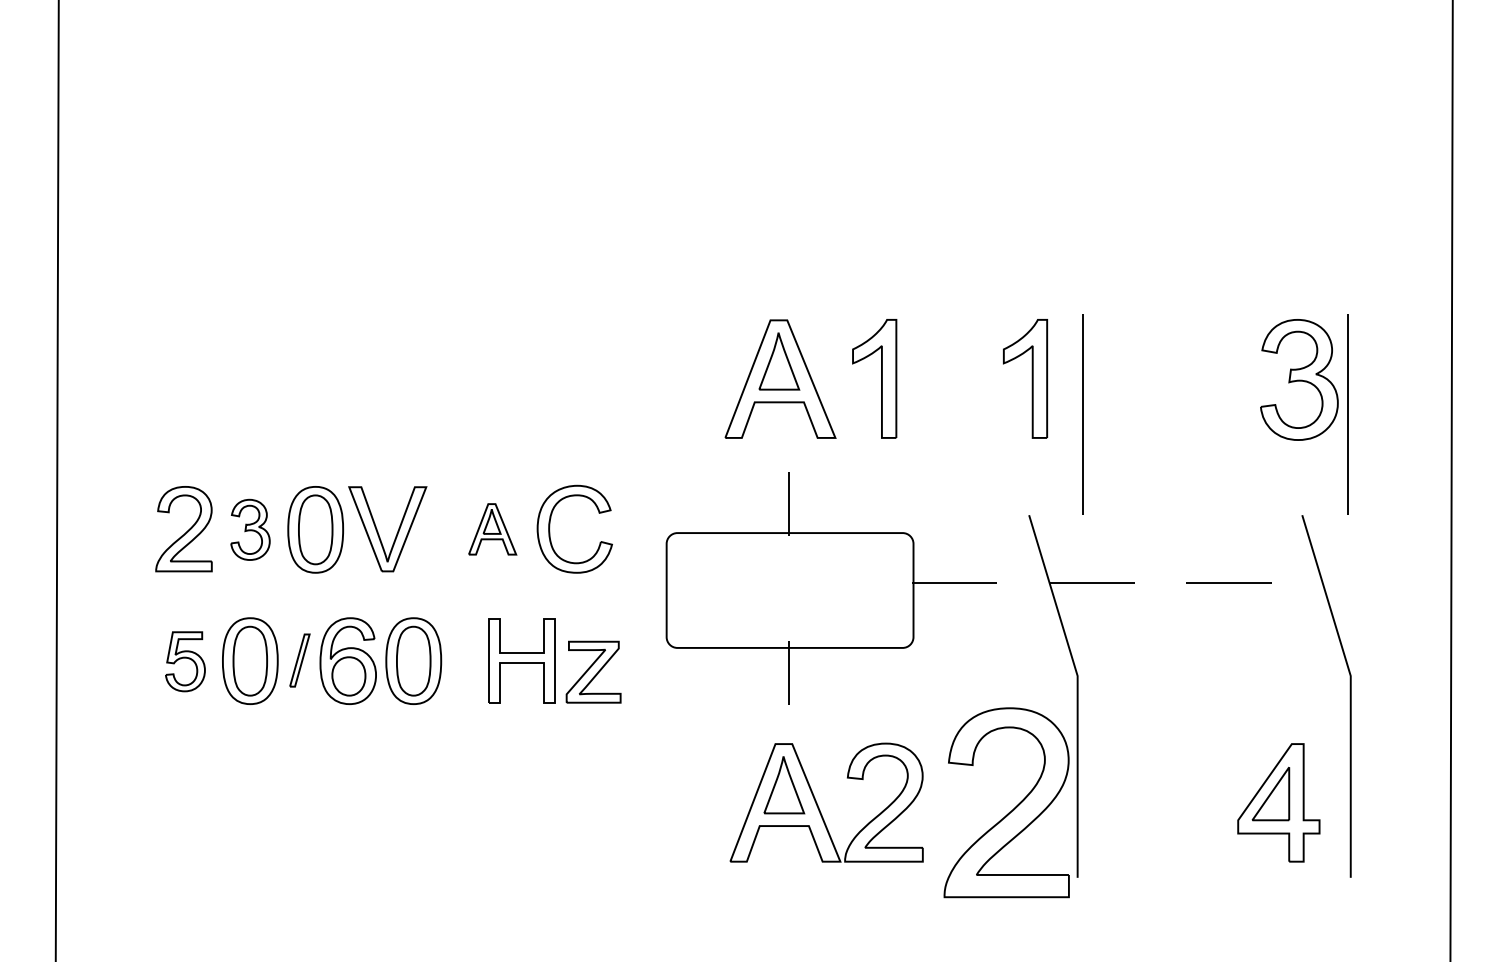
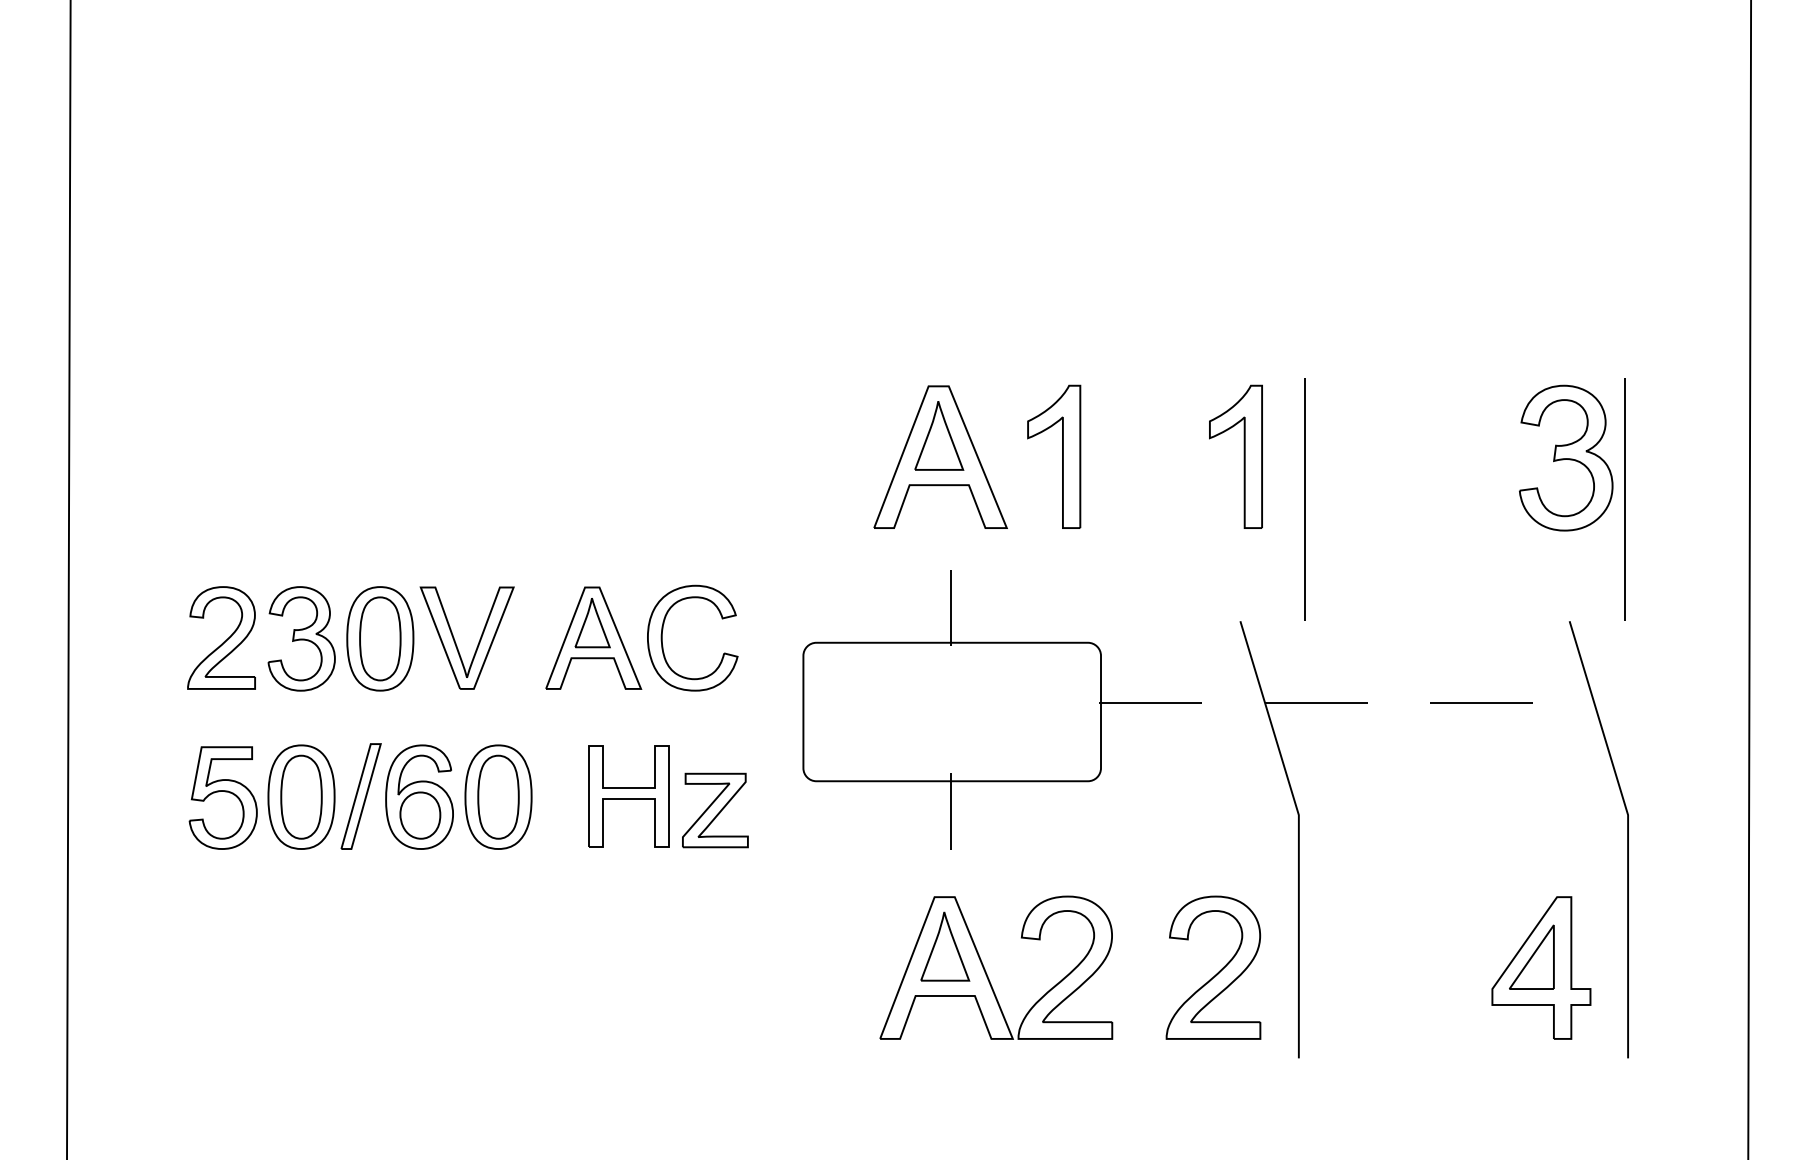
part: (250, 529) -> (301, 638), size x1.43
part: (492, 529) -> (593, 638), size x1.67
part: (299, 660) -> (360, 796), size x1.67
part: (185, 661) -> (223, 797), size x1.43
part: (1006, 802) -> (1213, 967), size x0.62

